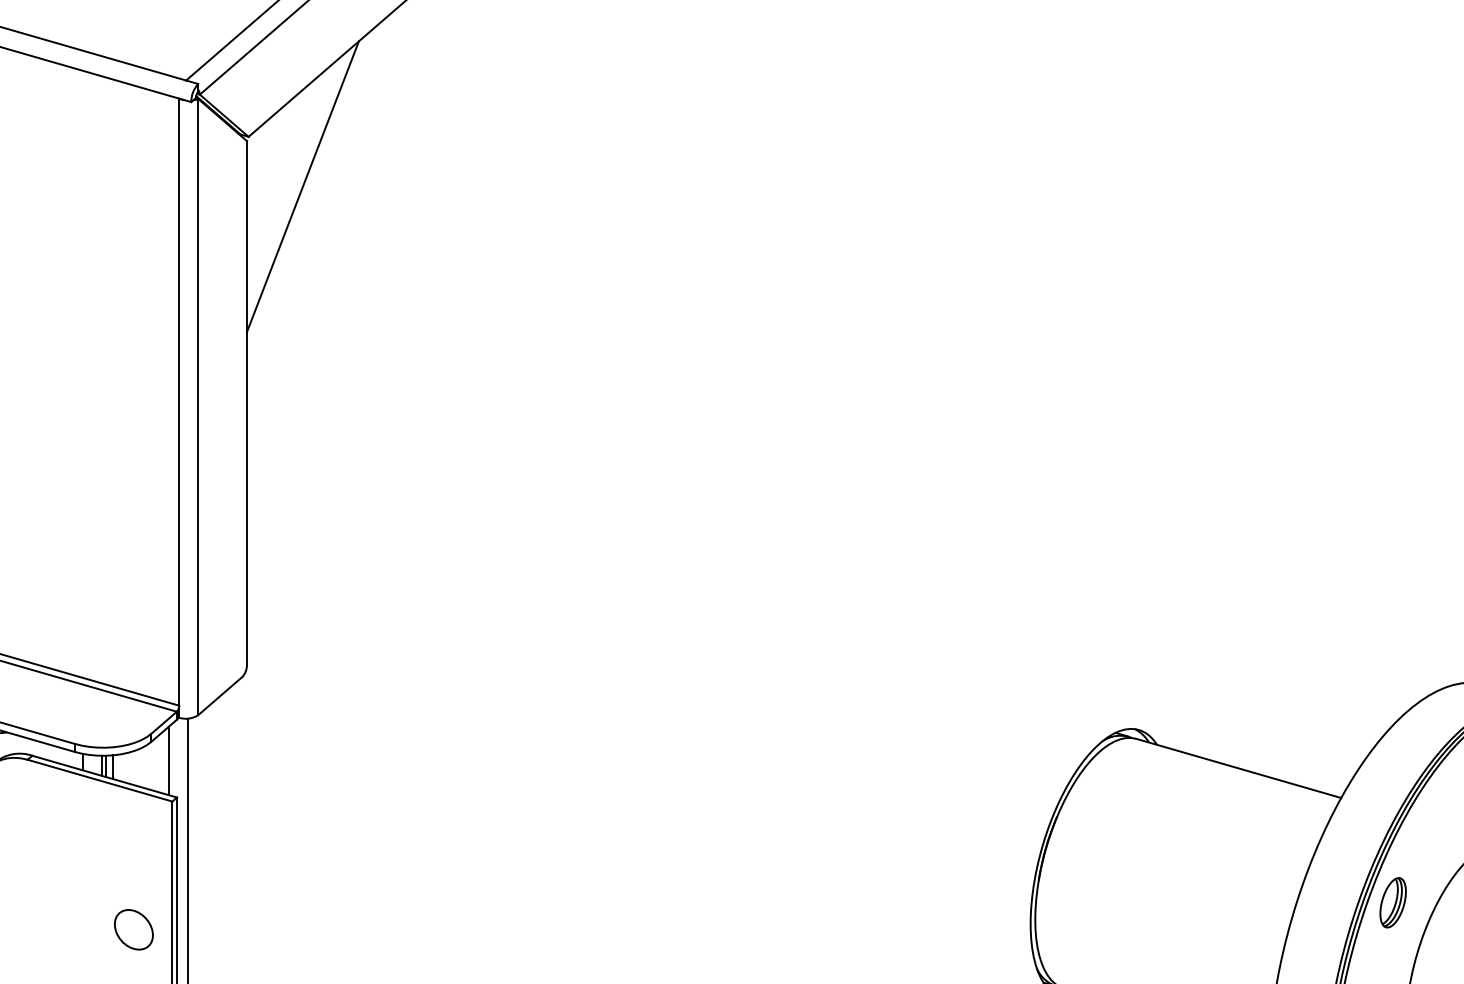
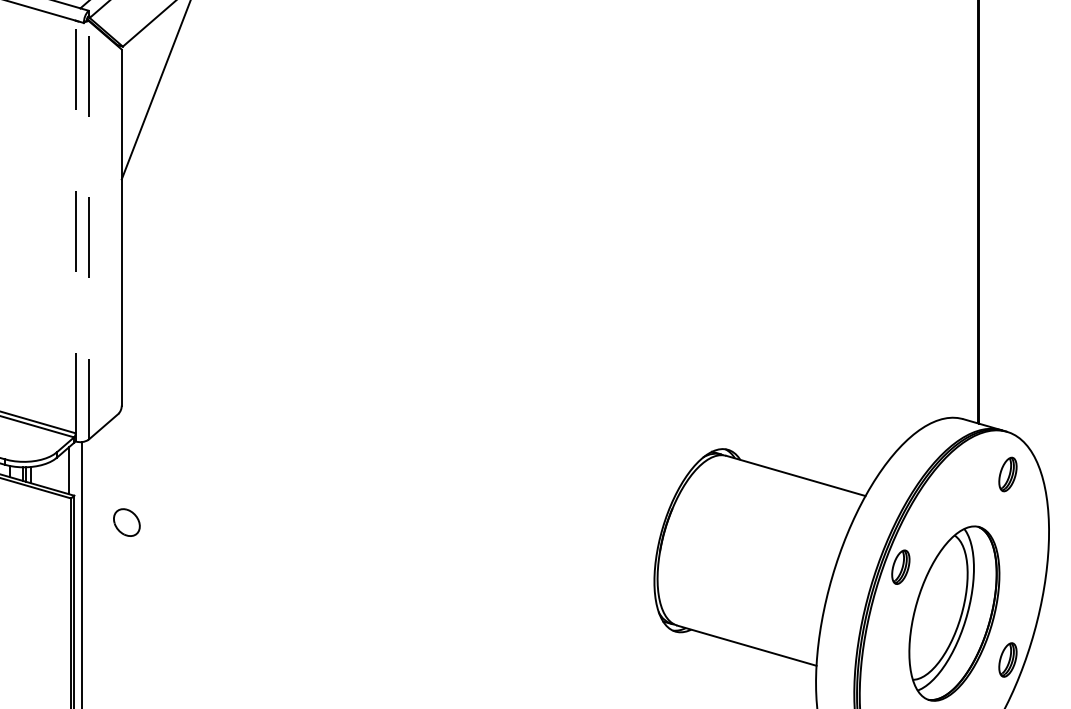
line: (178, 401) -> (75, 226), solid -> dashed
line: (198, 405) -> (88, 229), solid -> dashed
part: (133, 929) -> (126, 522), moved

